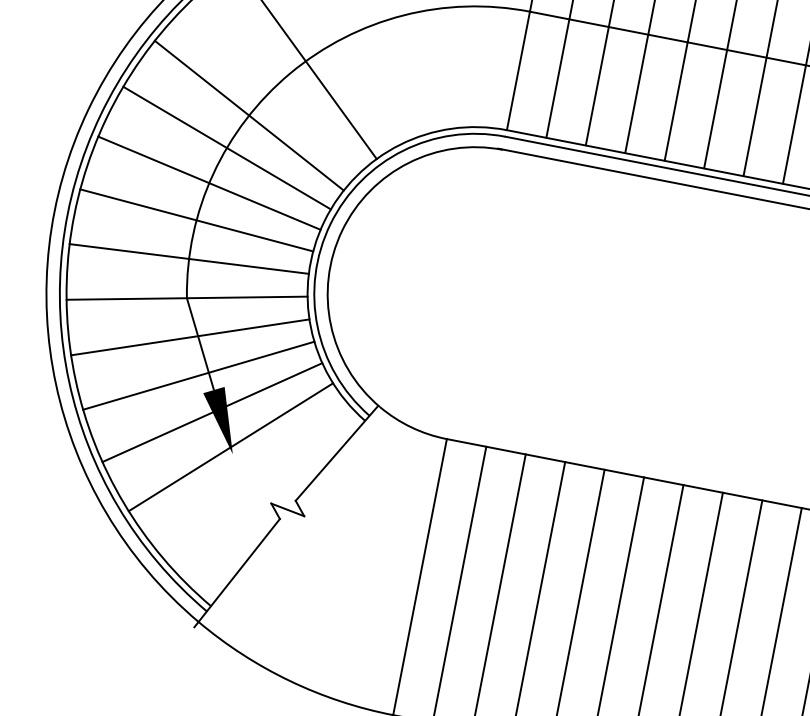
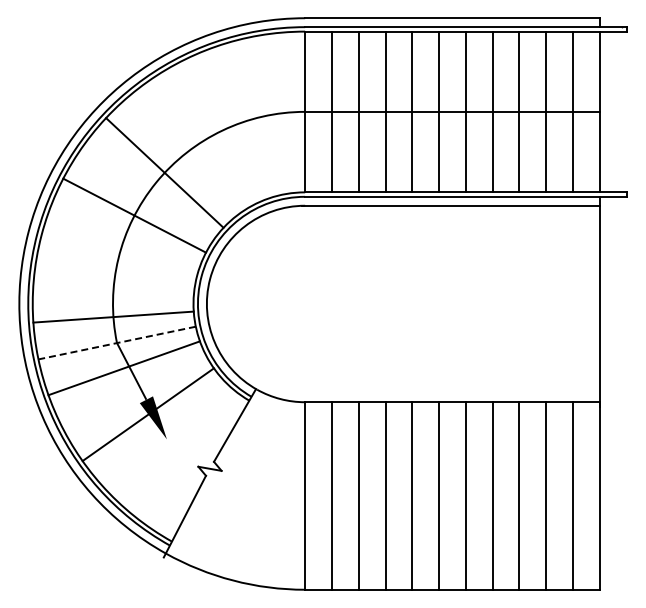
line: (226, 147) -> (123, 239), removed
line: (208, 182) -> (116, 264), removed
line: (196, 219) -> (113, 290), removed
line: (186, 298) -> (116, 343), solid -> dashed
line: (198, 375) -> (134, 392), removed
line: (230, 446) -> (164, 434), removed

